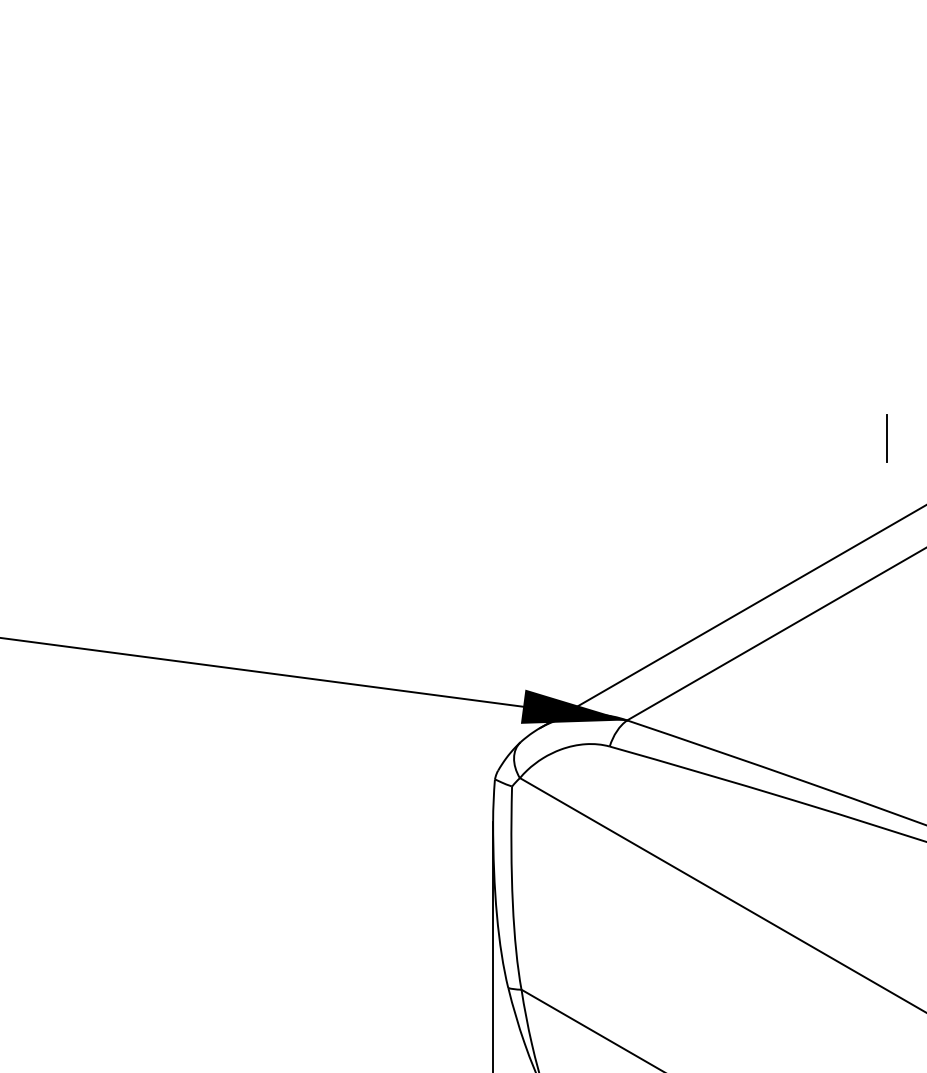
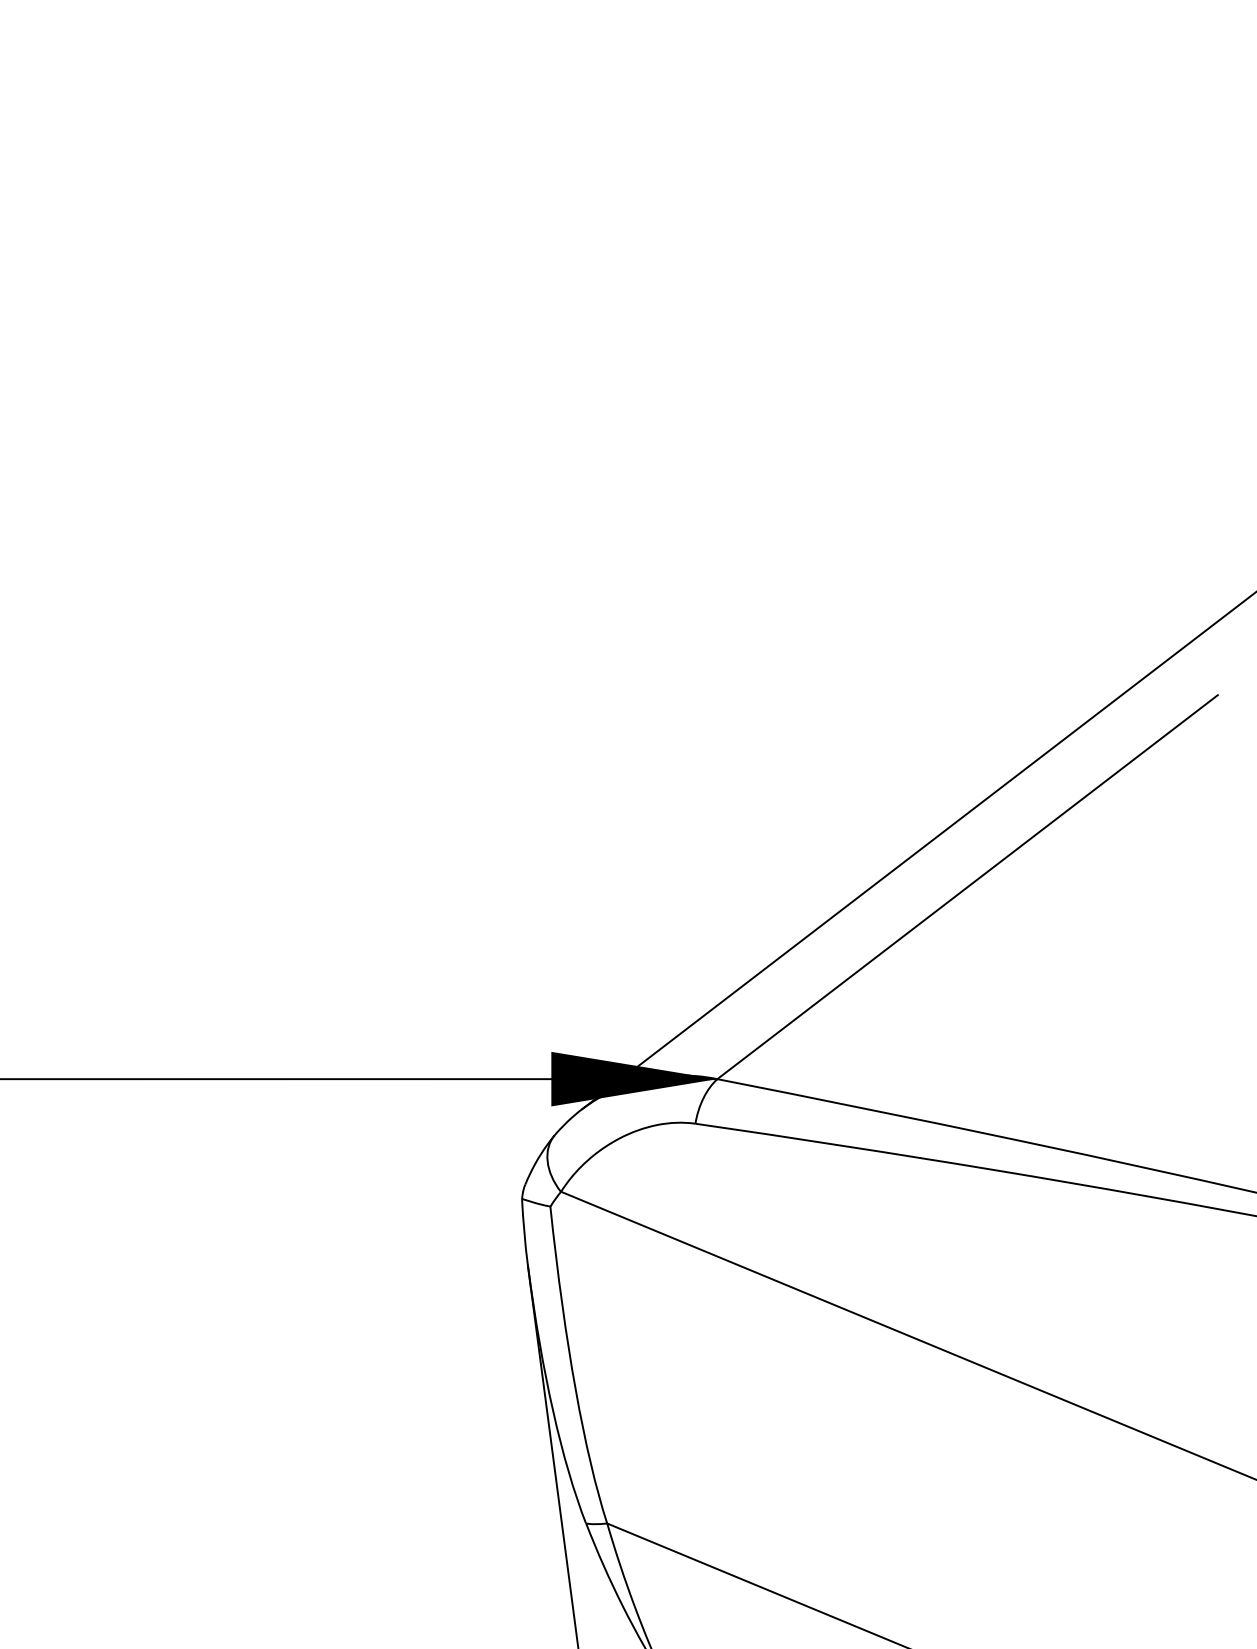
line: (886, 438) -> (1065, 583), removed

